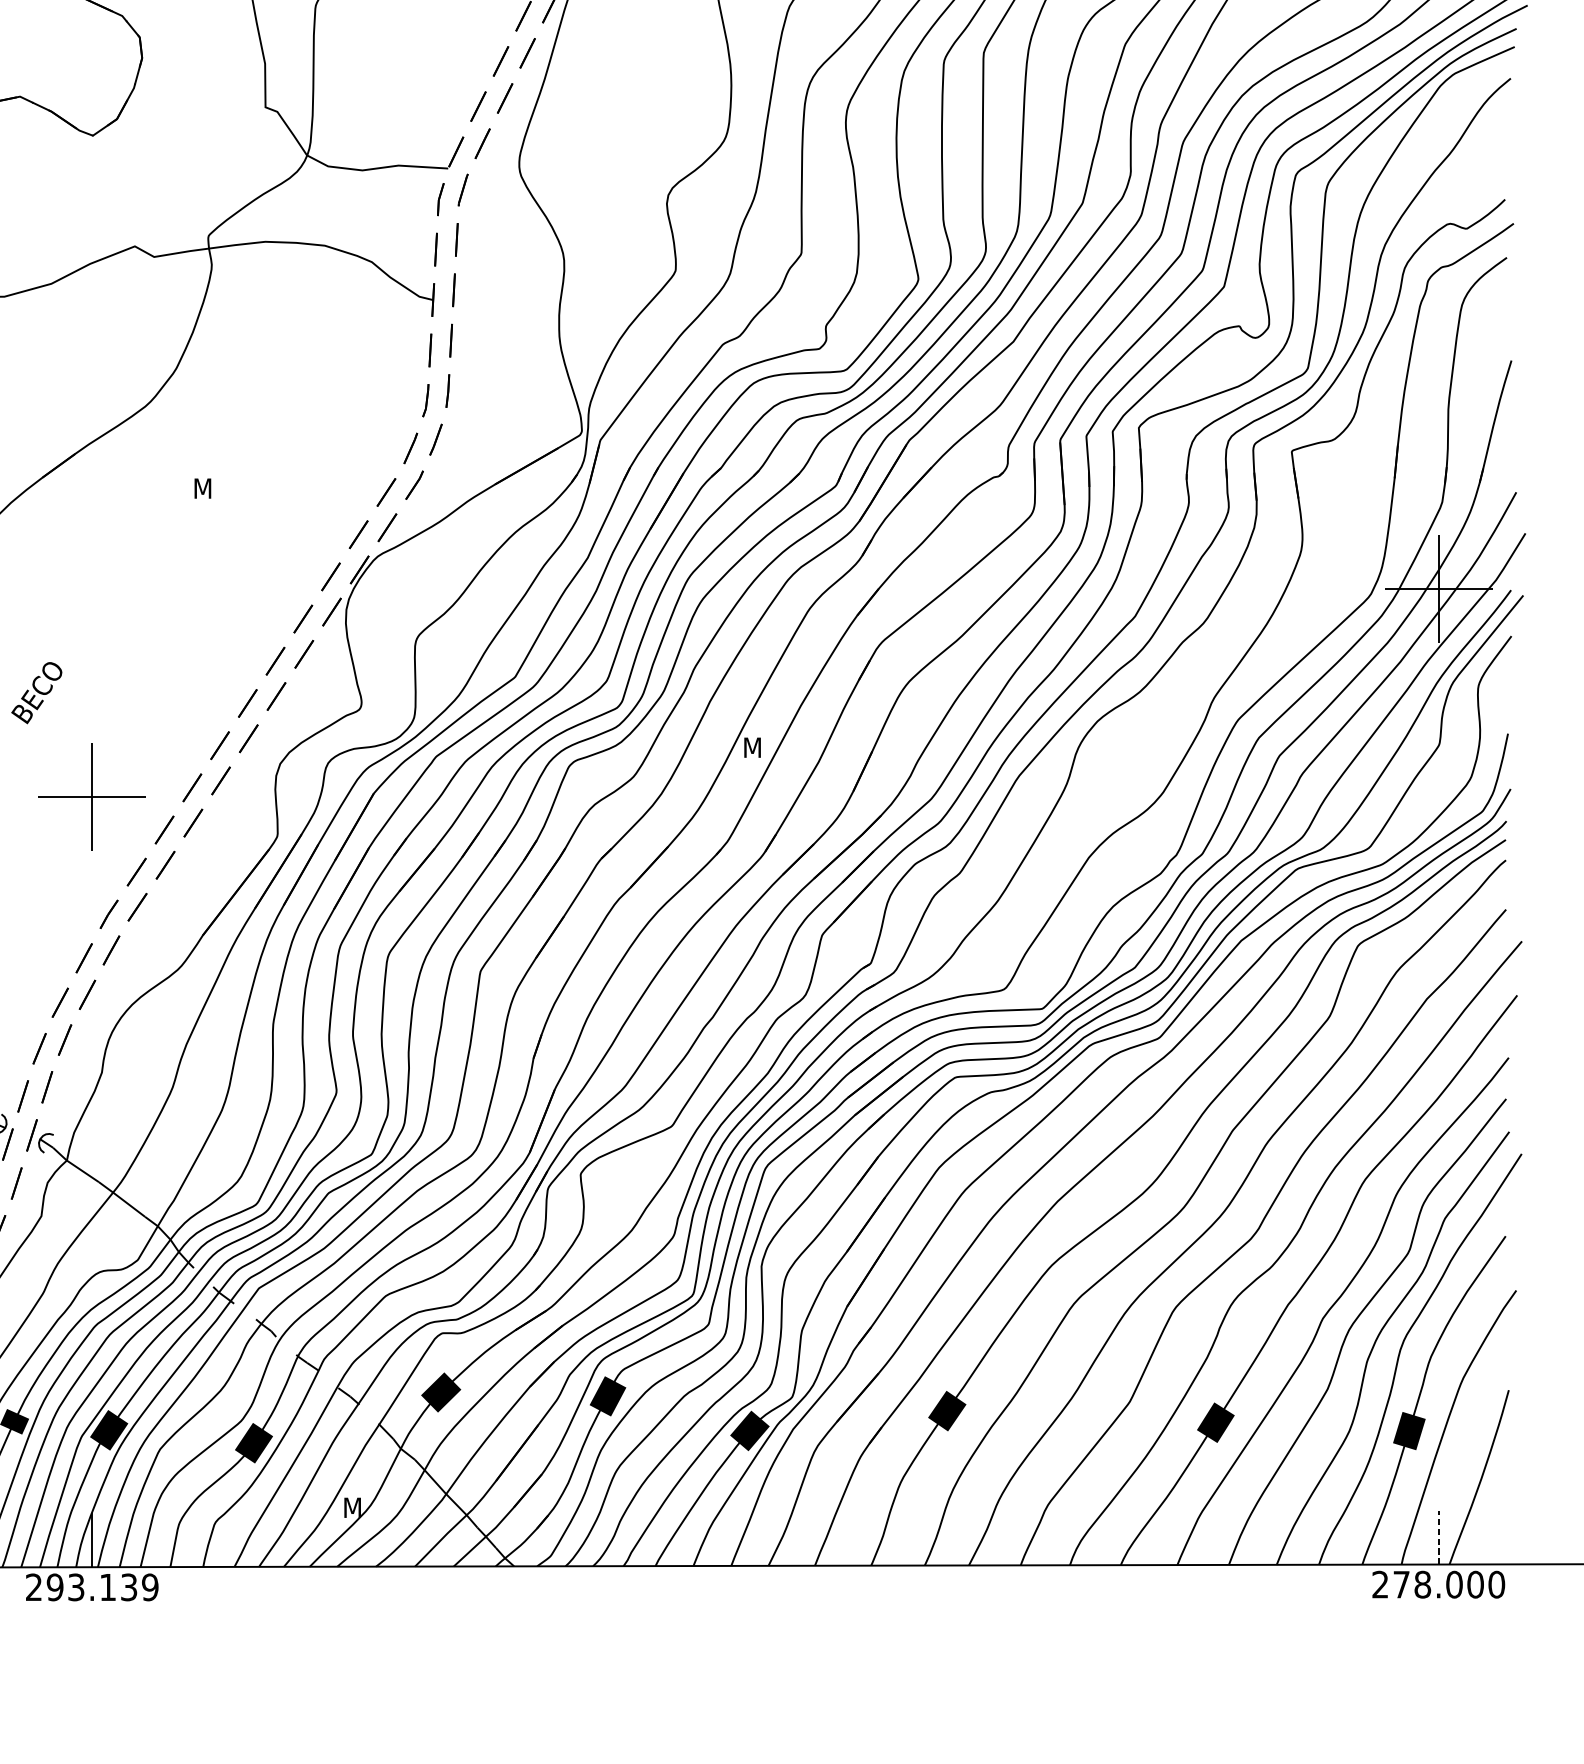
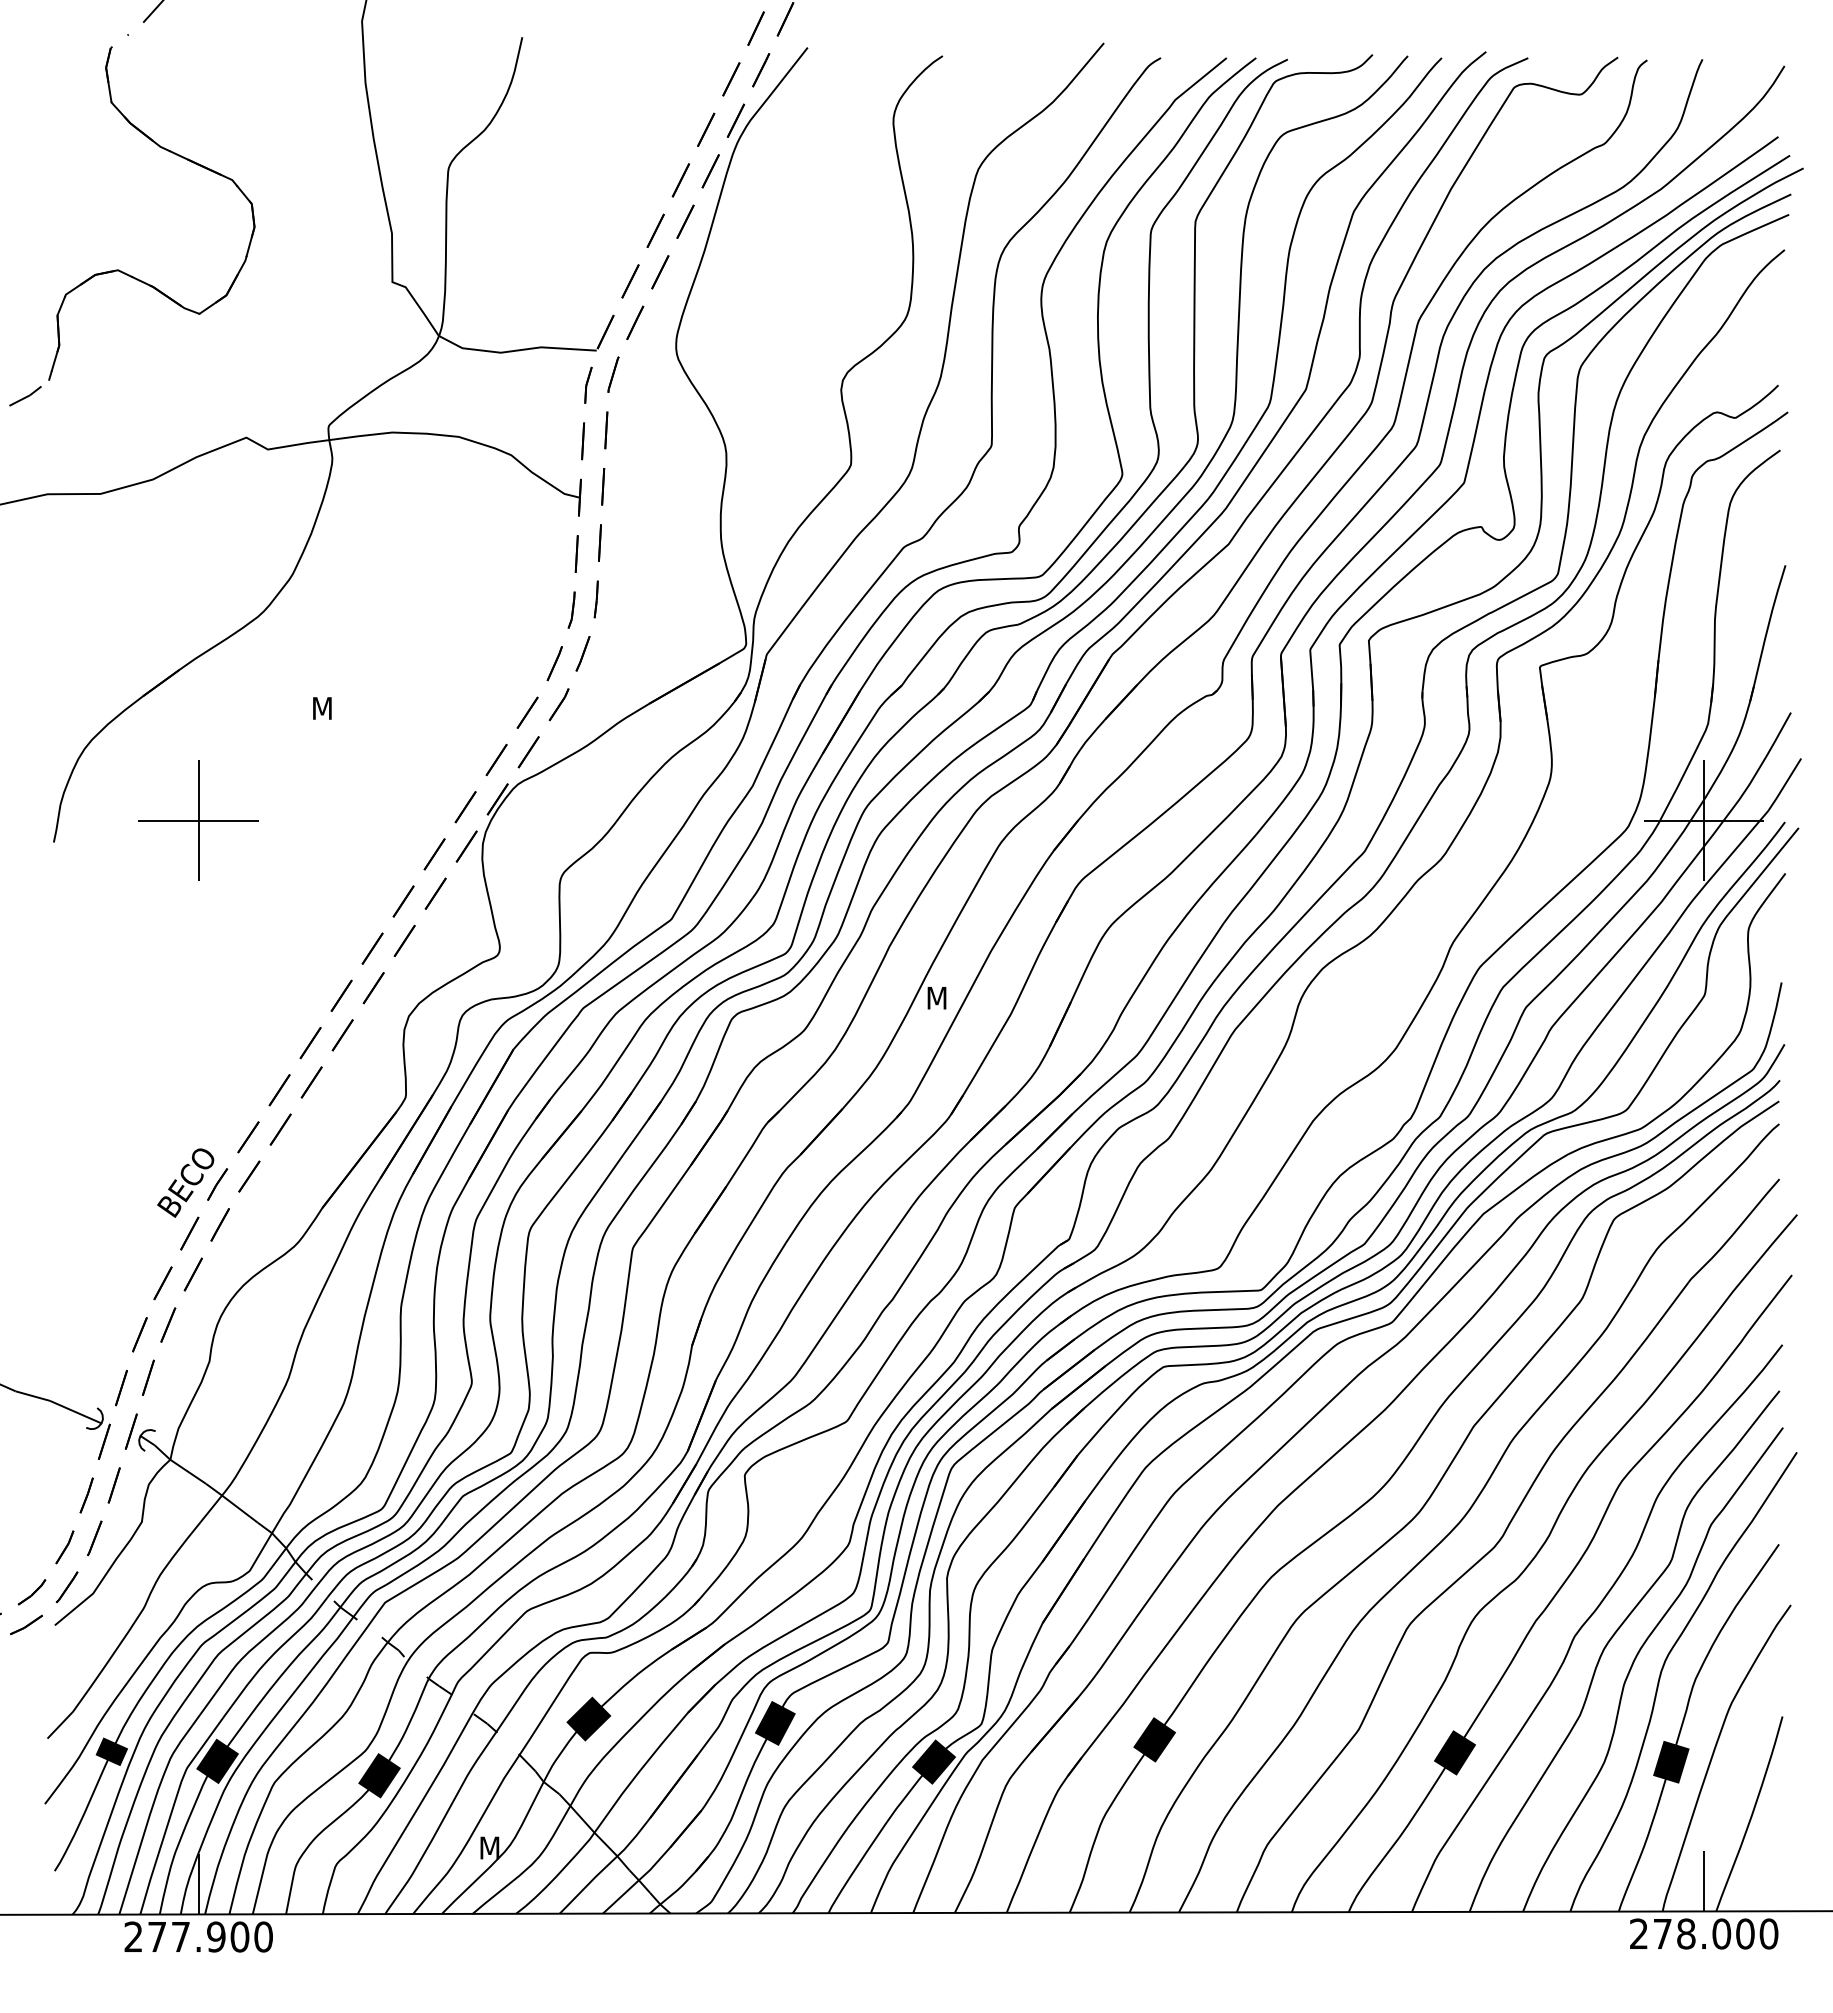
text: (36, 692) -> (185, 1182), moved
part: (92, 797) -> (198, 820), moved
line: (1439, 1536) -> (1704, 1880), dashed -> solid
text: (102, 1586) -> (210, 1936), 293.139 -> 277.900

